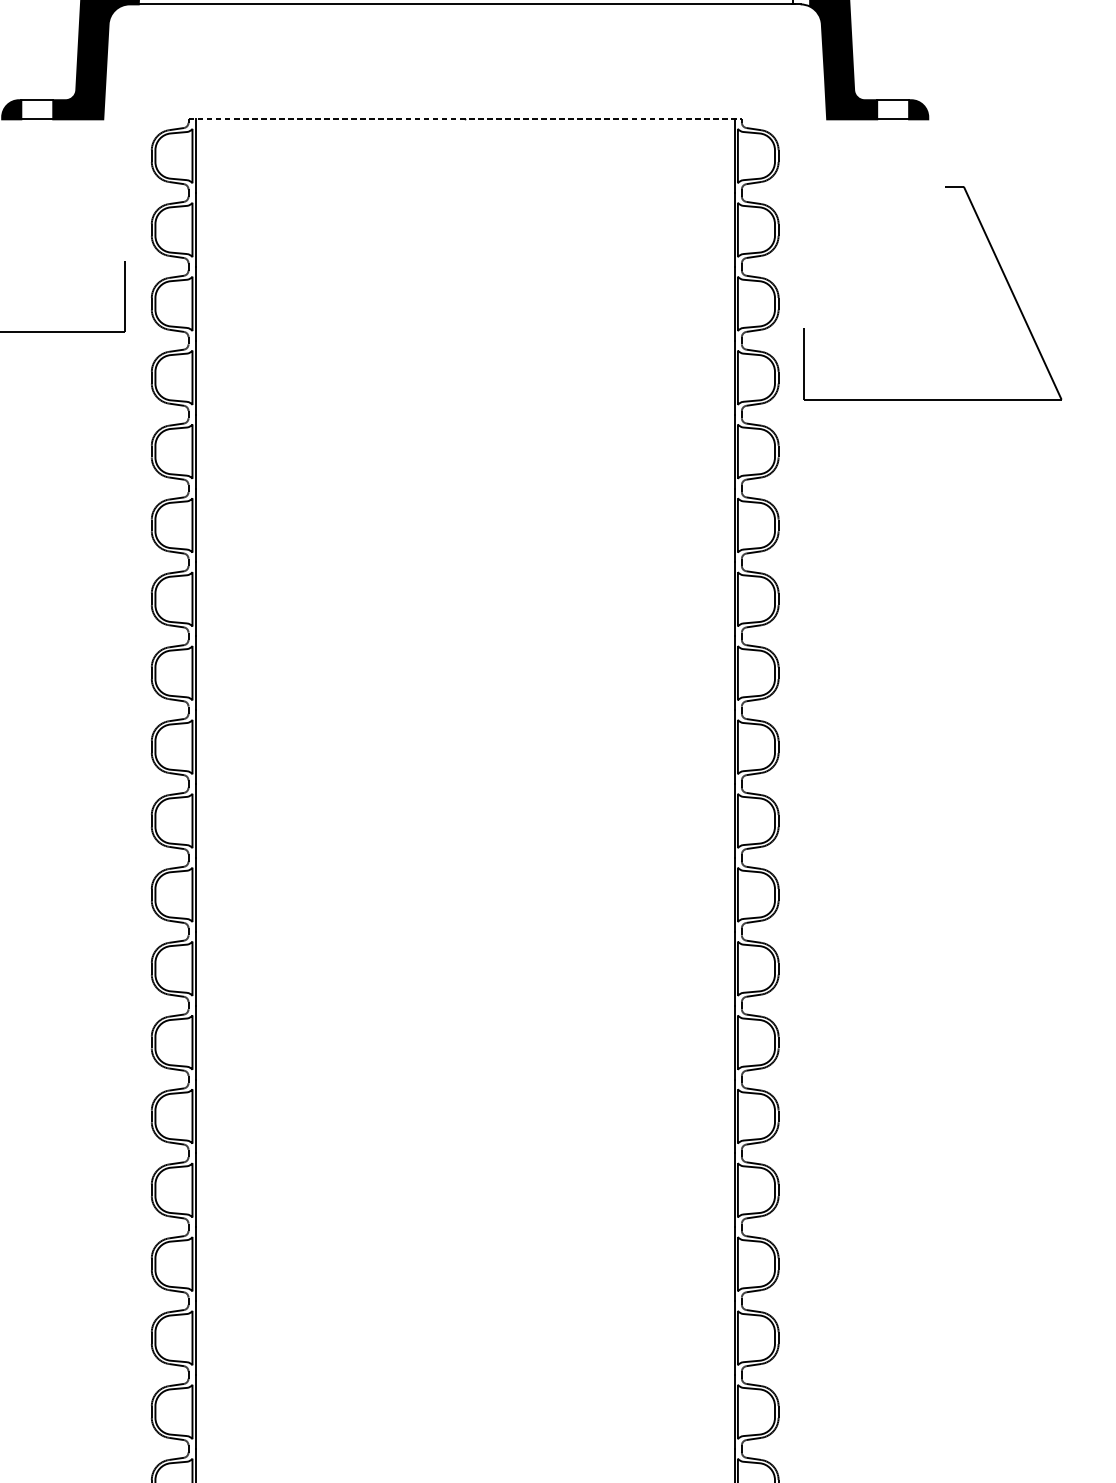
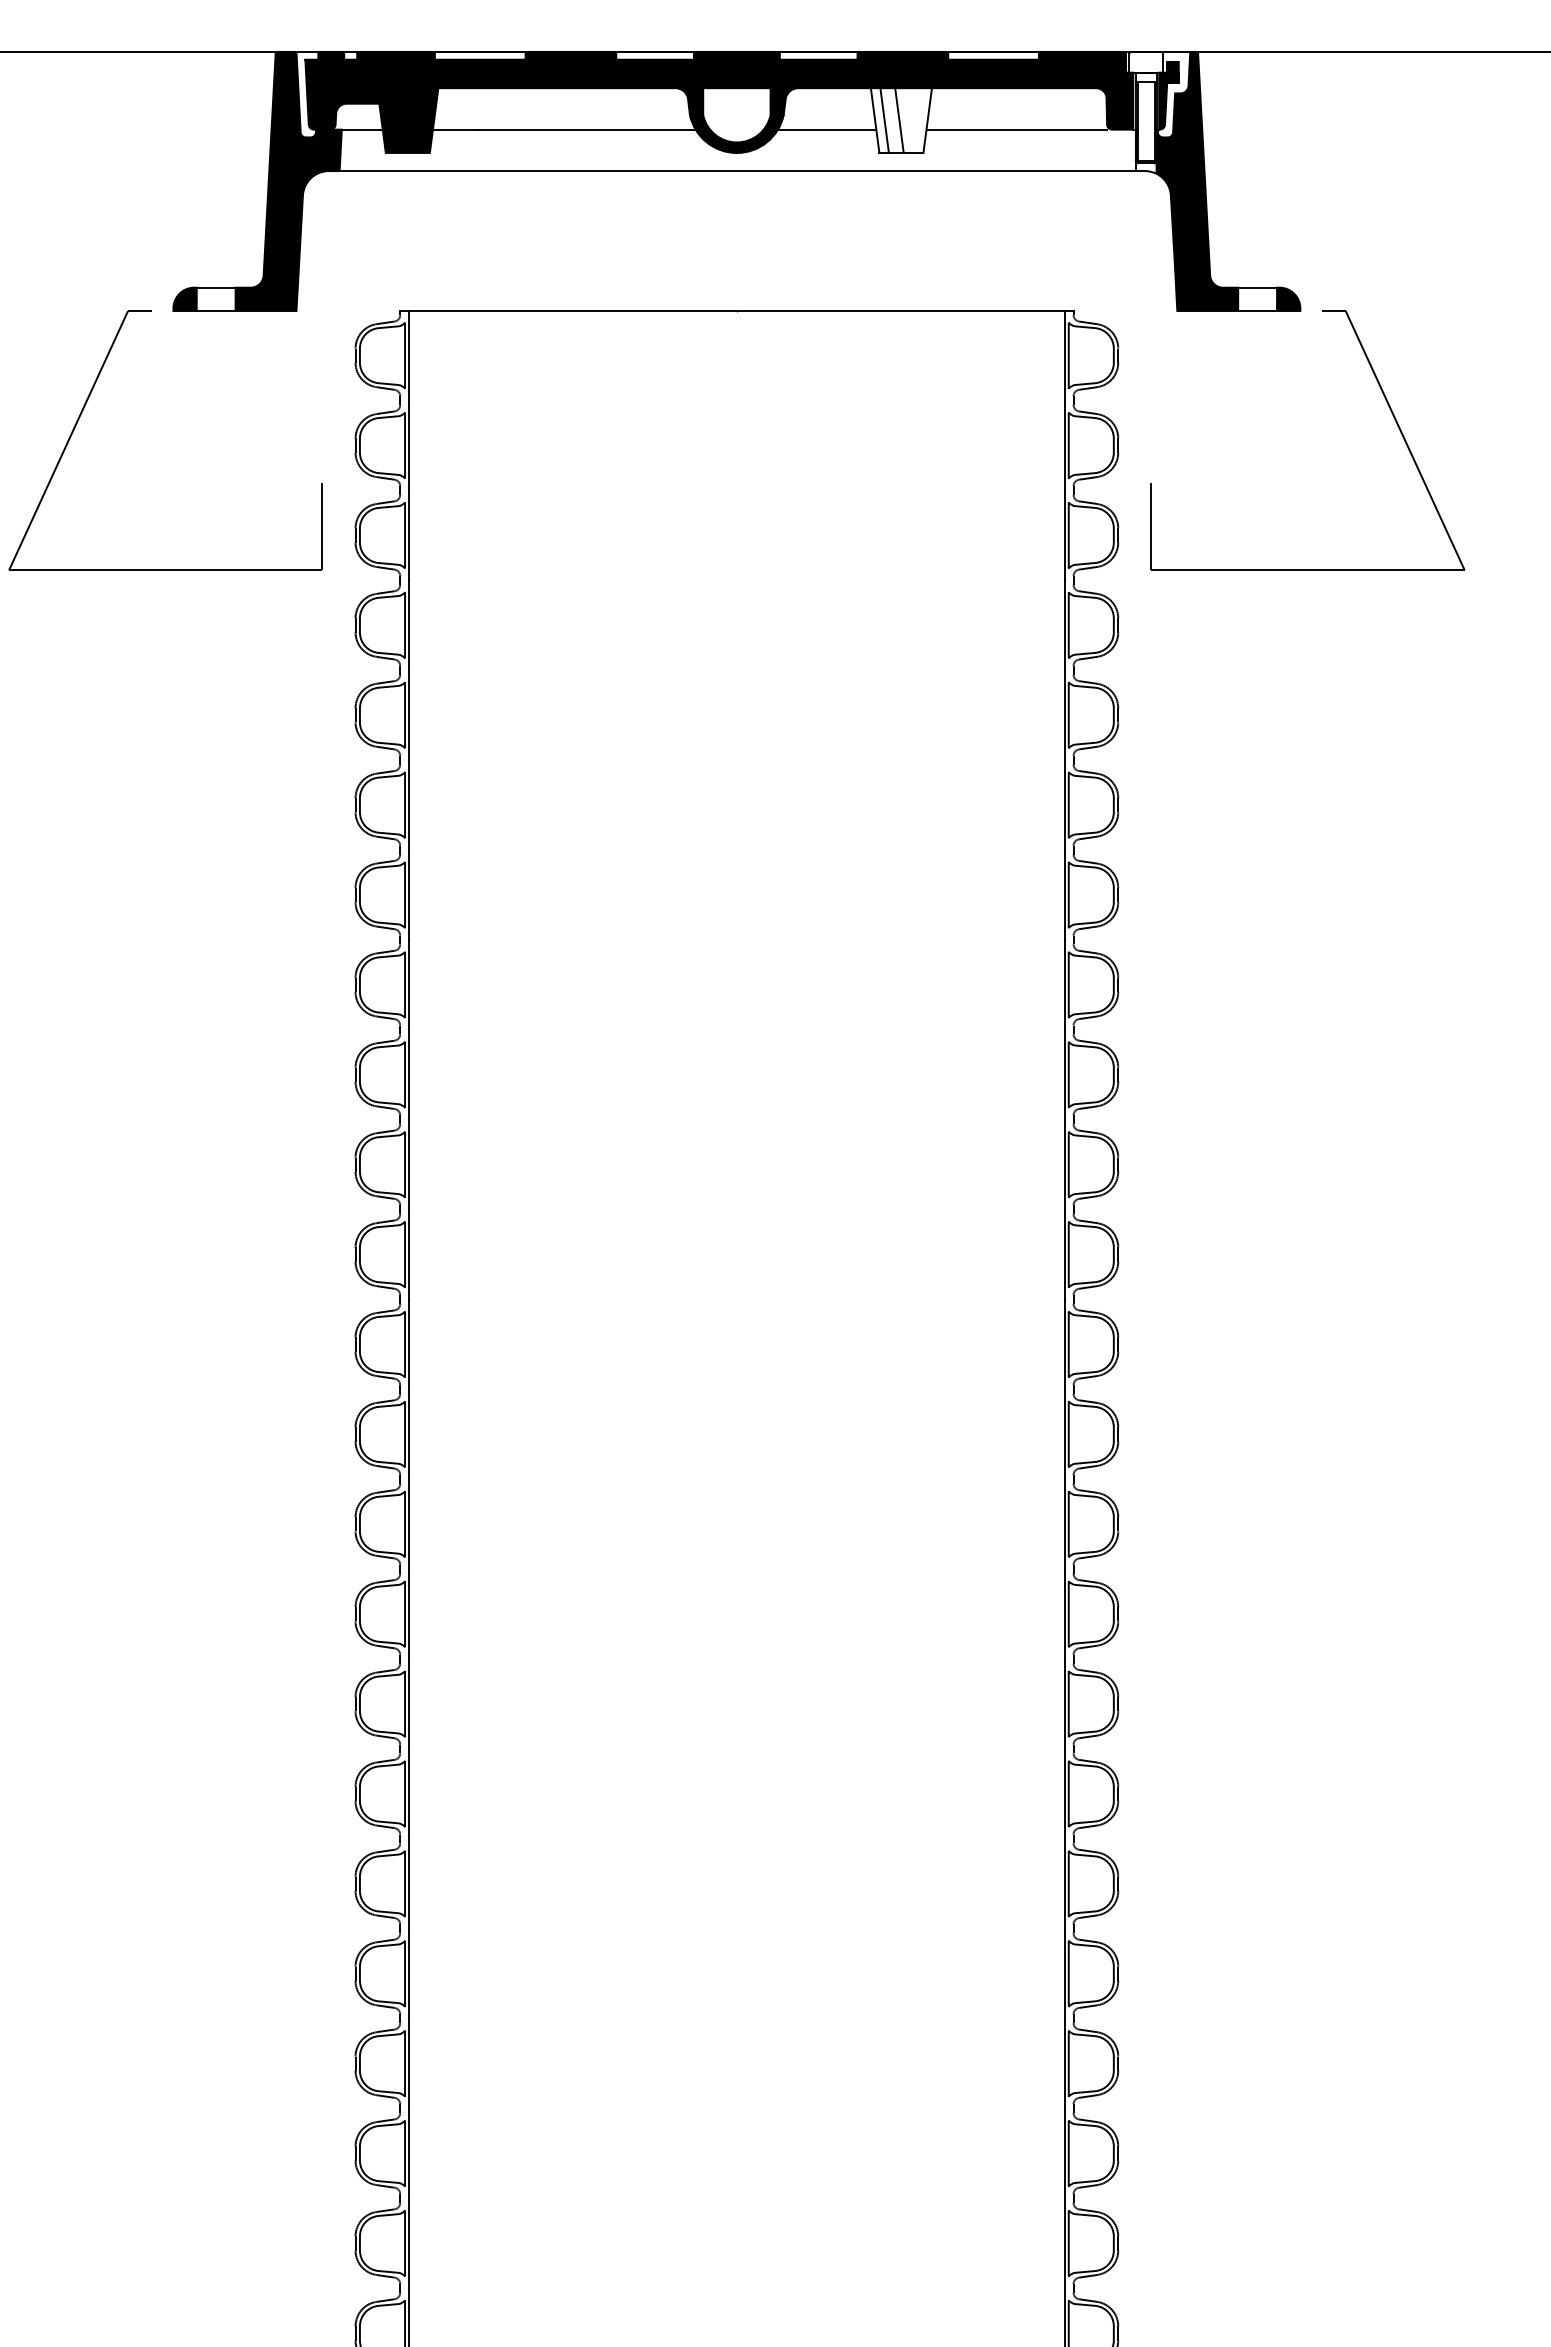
line: (464, 118) -> (736, 310), dashed -> solid
part: (996, 260) -> (1385, 400), moved

